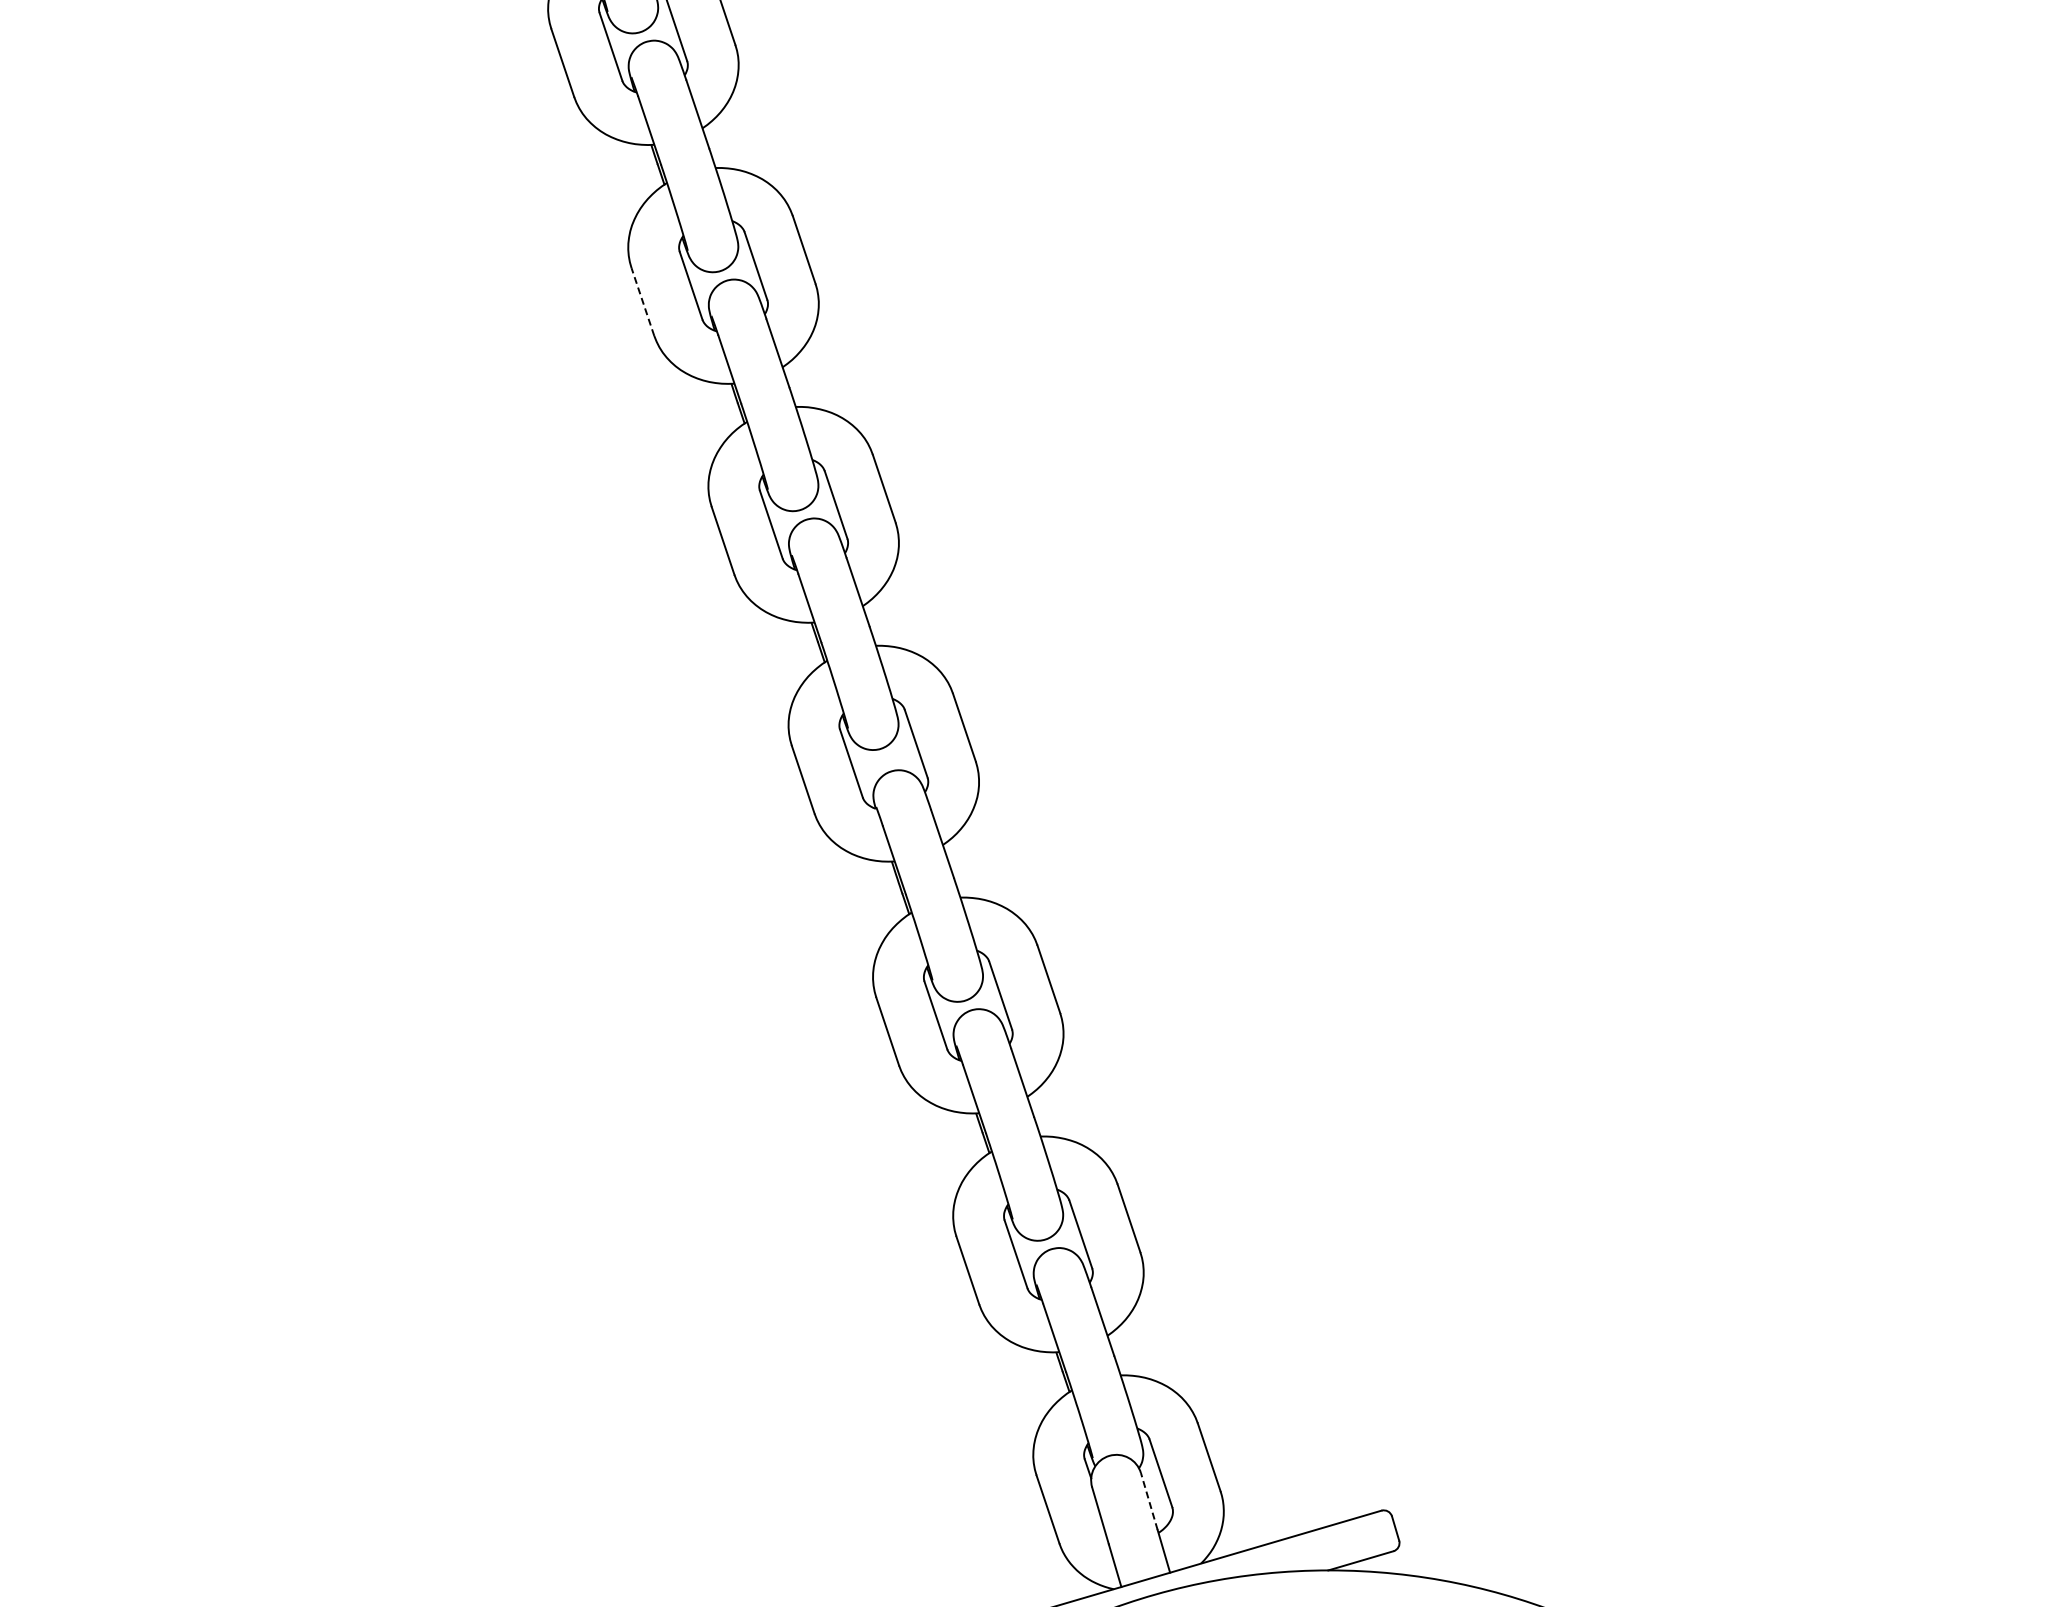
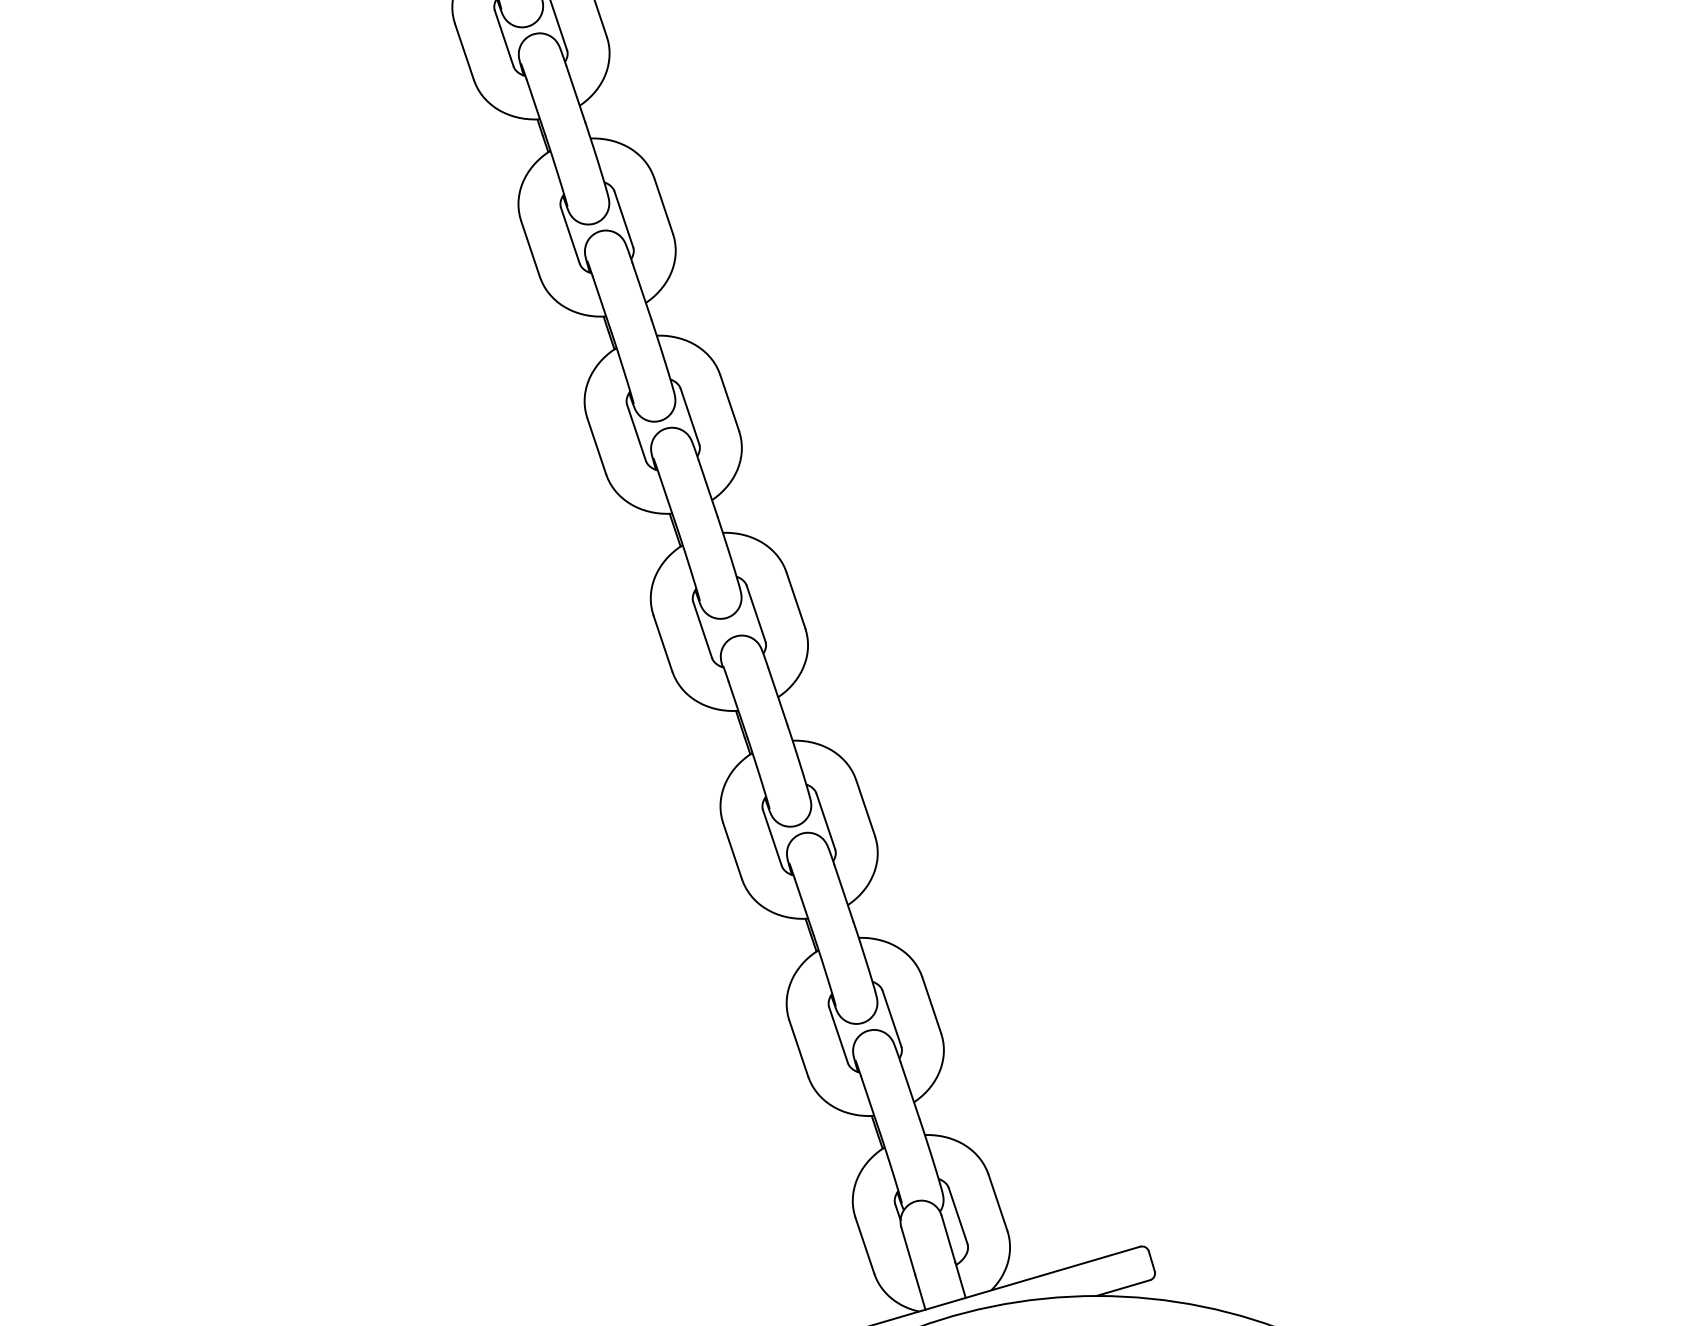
line: (642, 302) -> (530, 249), dashed -> solid
line: (1149, 1501) -> (948, 1239), dashed -> solid

